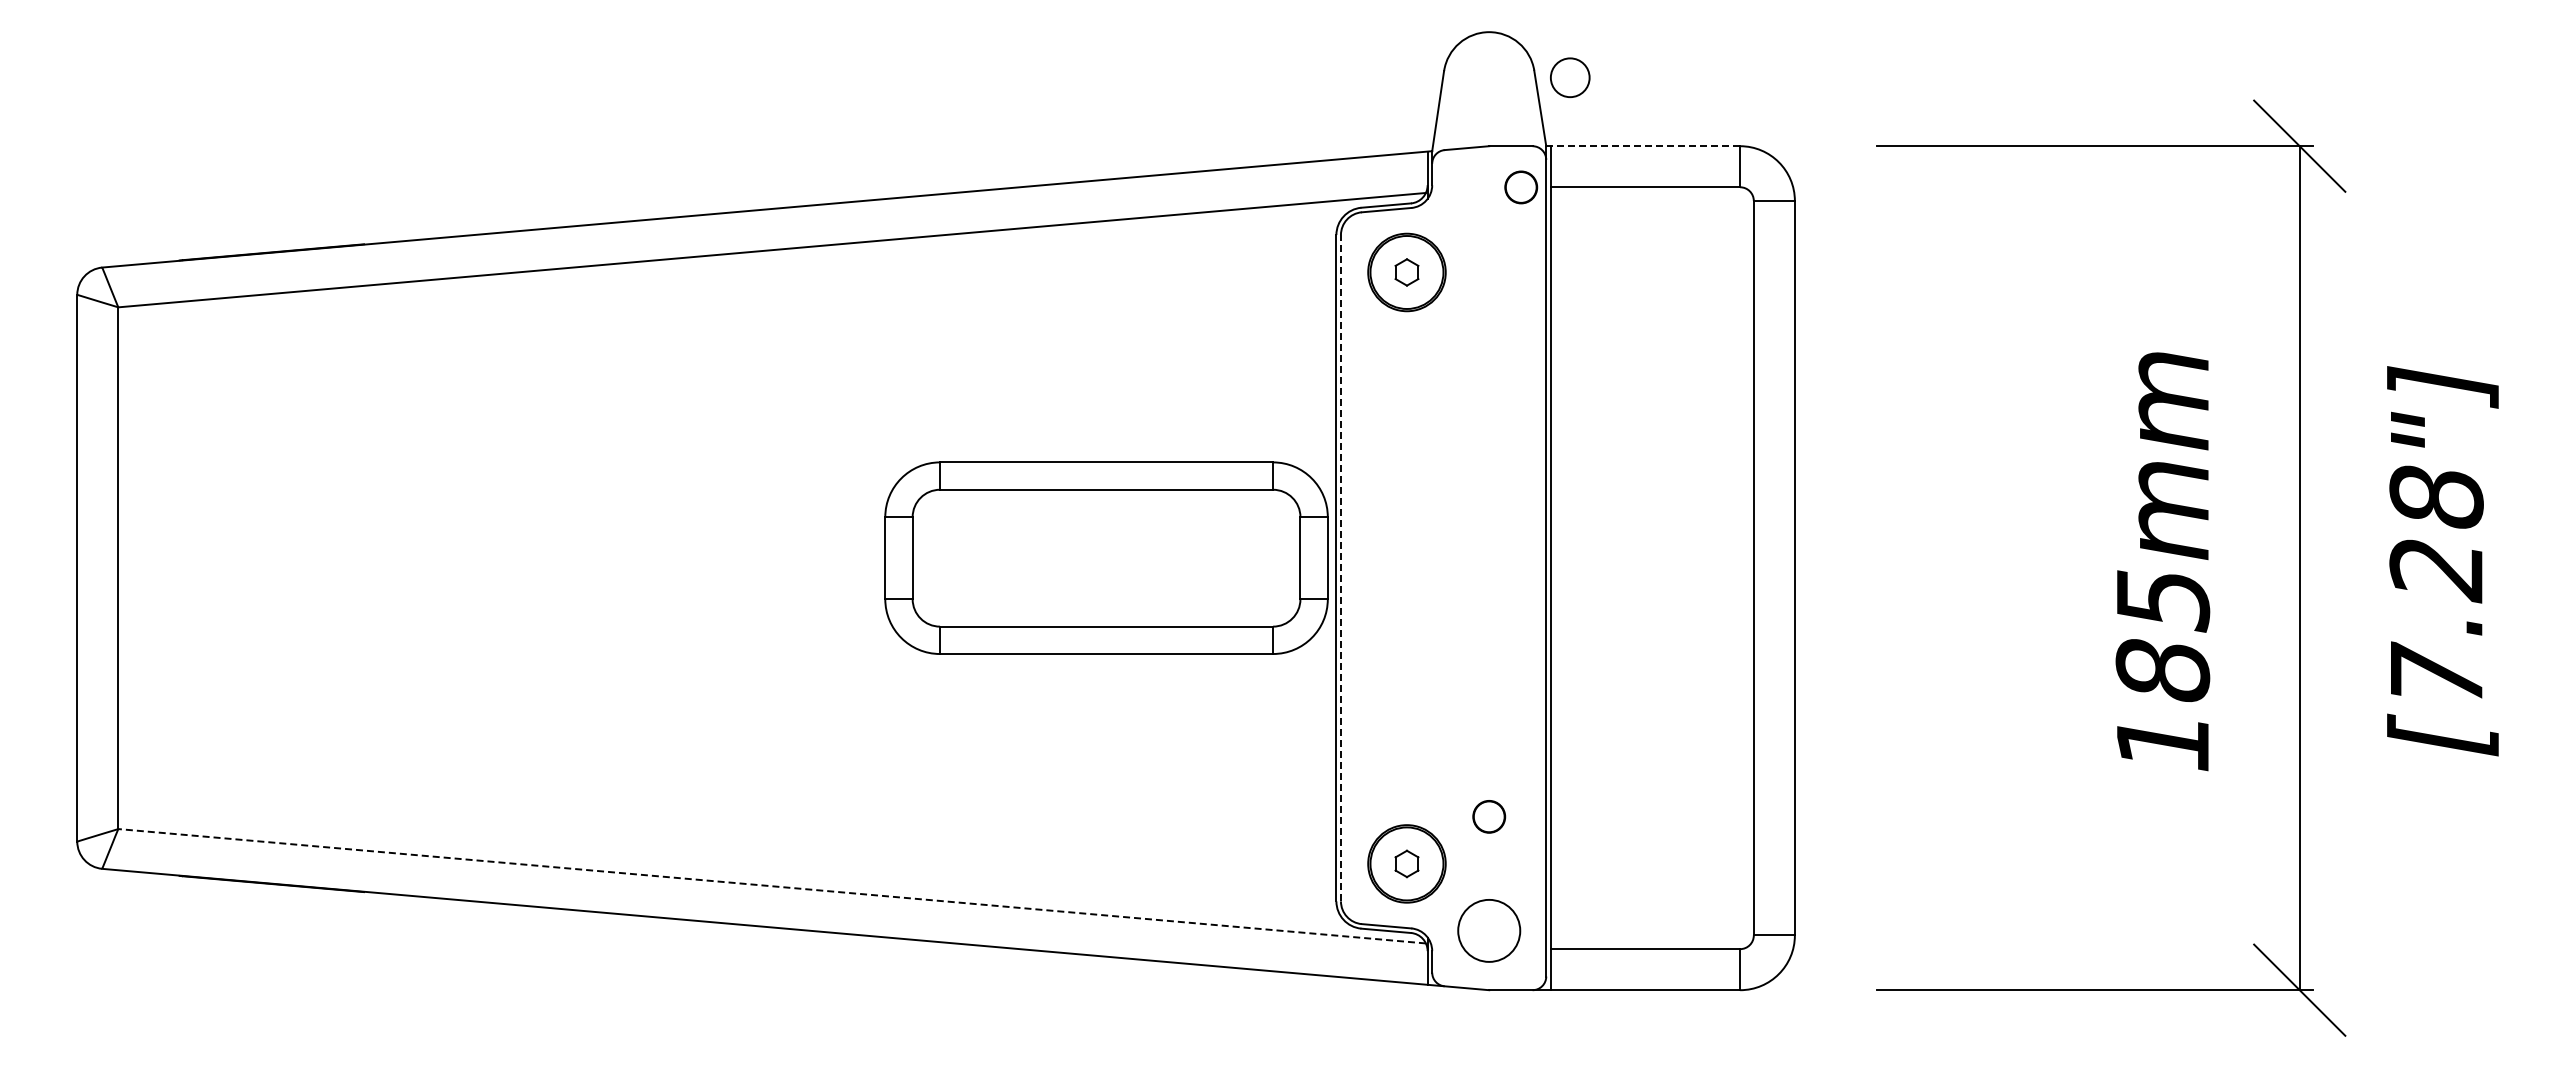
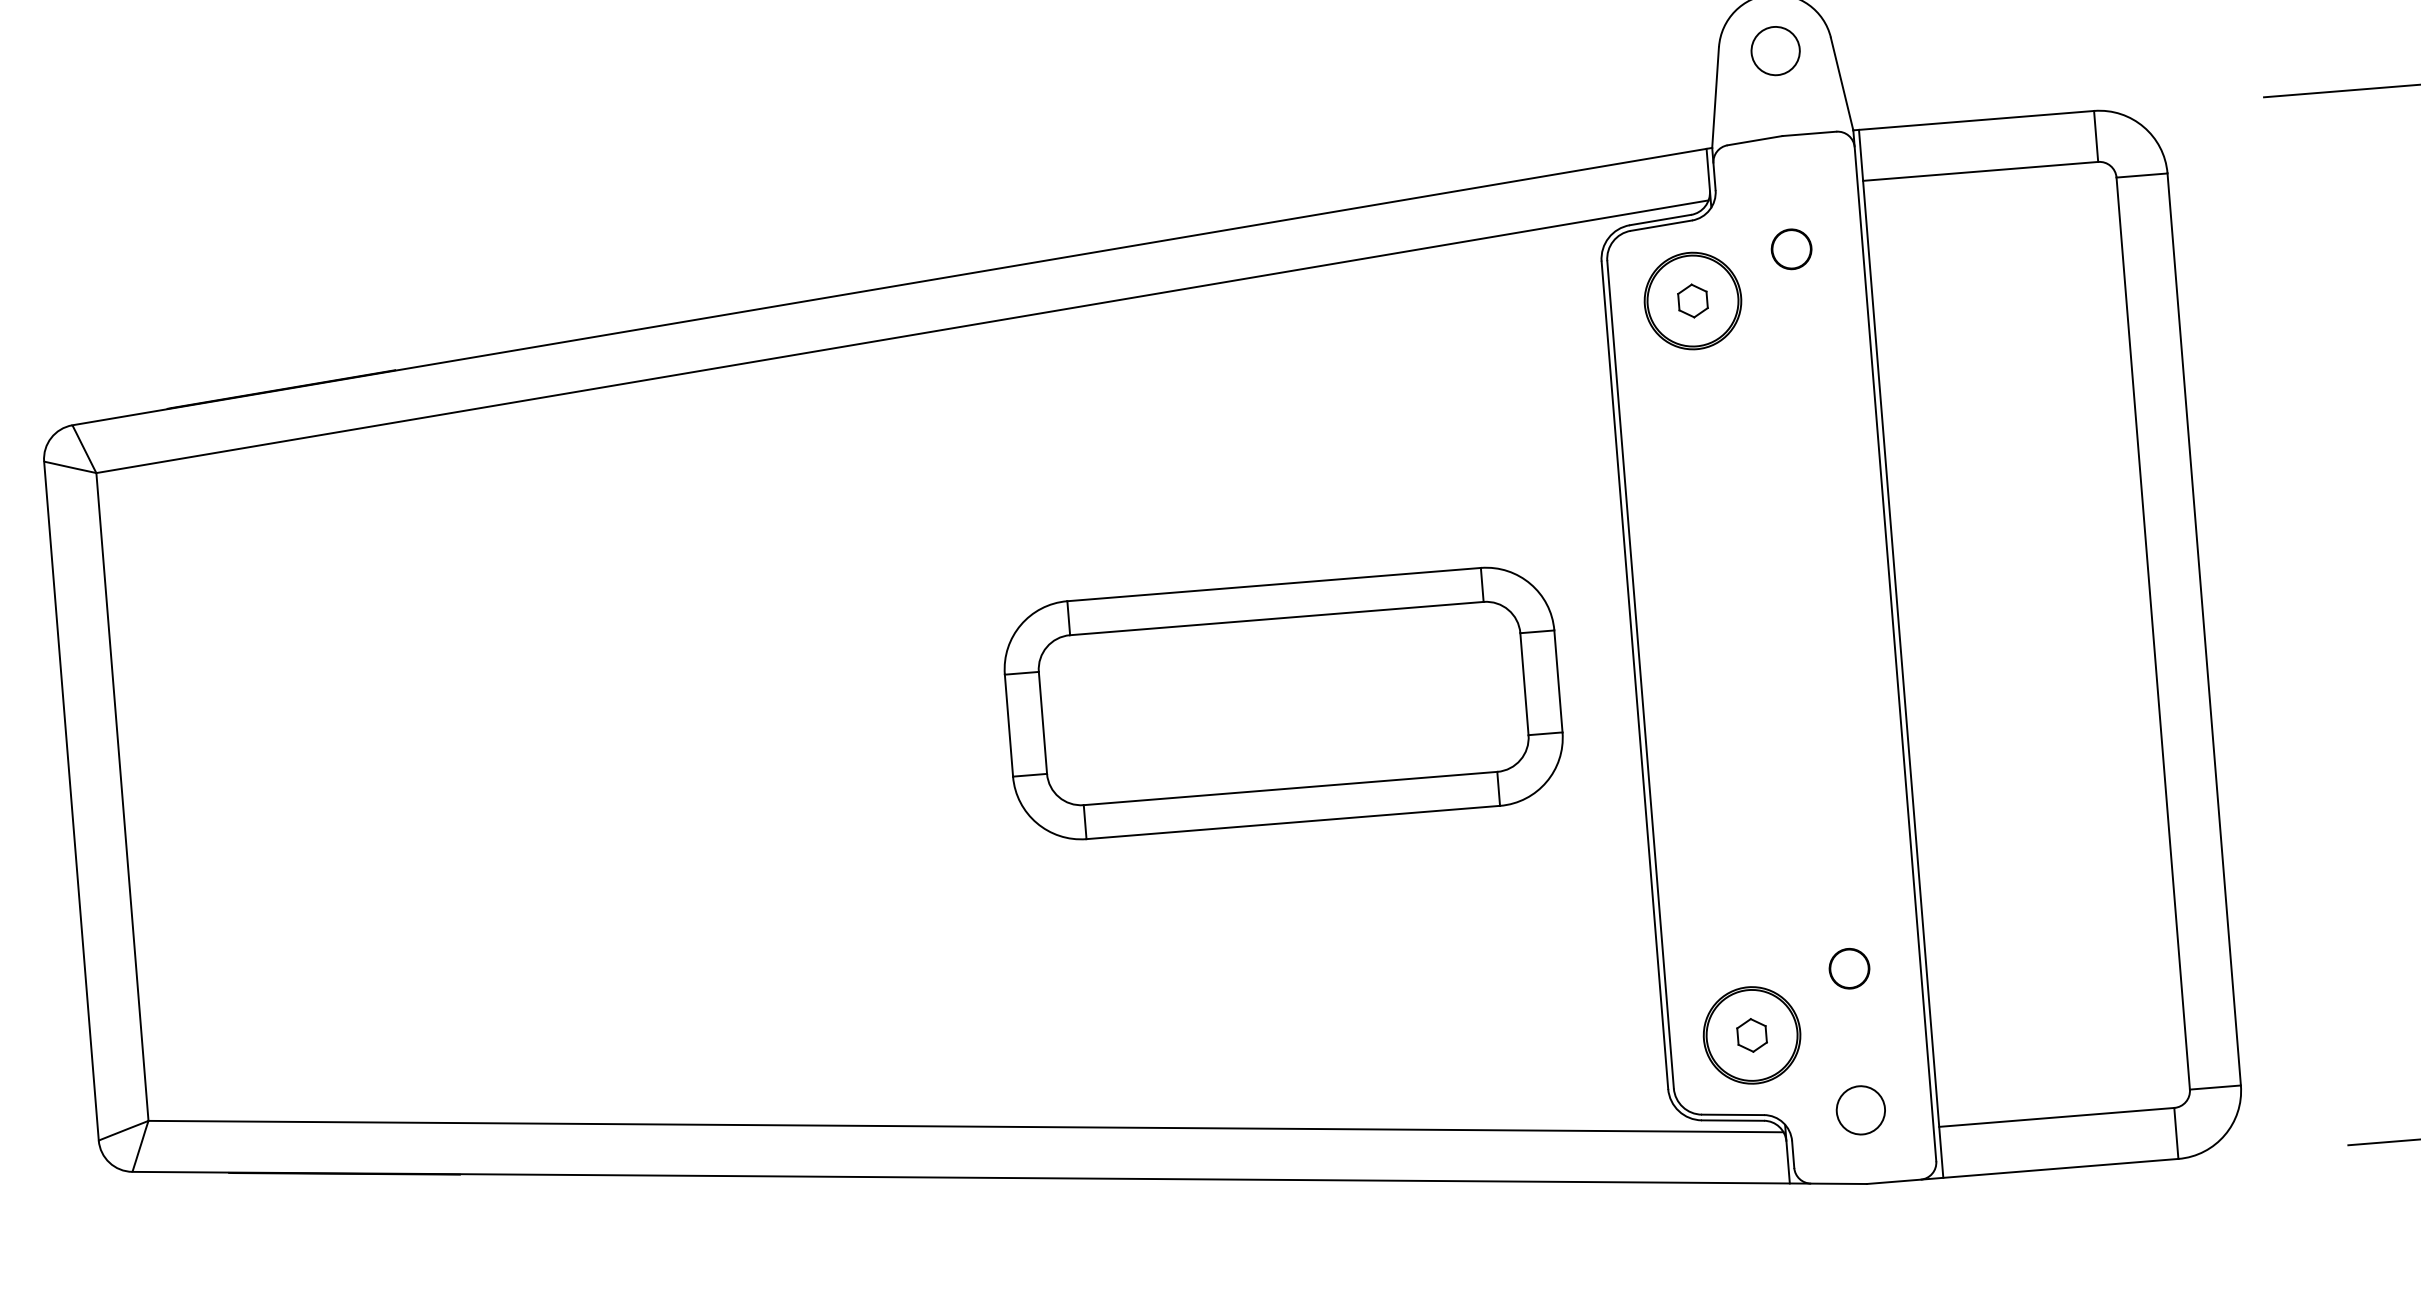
circle: (1570, 77) -> (1775, 50), moved
line: (1643, 146) -> (1974, 120), dashed -> solid
part: (1521, 187) -> (1791, 249), moved
part: (1106, 557) -> (1283, 702), moved
line: (1340, 567) -> (1639, 674), dashed -> solid
line: (771, 886) -> (965, 1126), dashed -> solid
circle: (1488, 930) -> (1859, 1109), size x0.62

